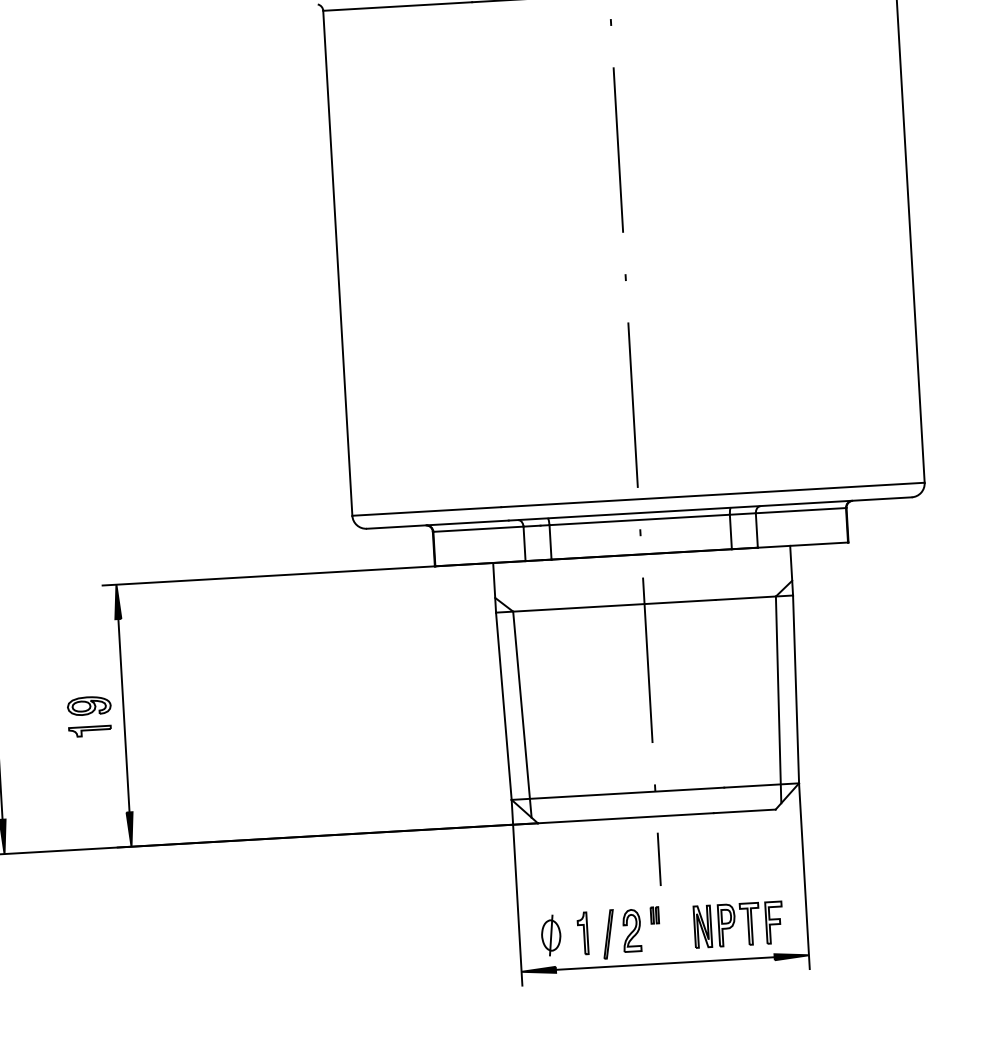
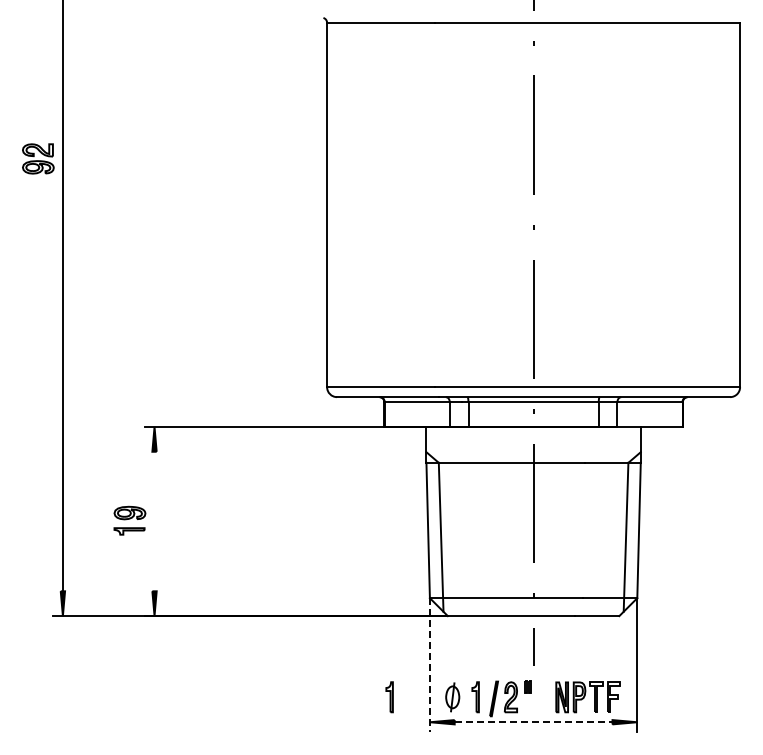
line: (123, 715) -> (154, 521), removed
line: (516, 893) -> (429, 665), solid -> dashed
part: (463, 940) -> (389, 697), added
line: (665, 963) -> (533, 722), solid -> dashed

